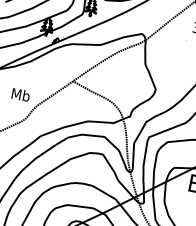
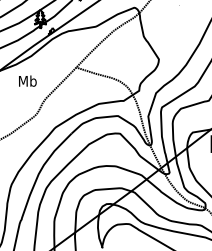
text: (20, 94) -> (27, 80), moved

